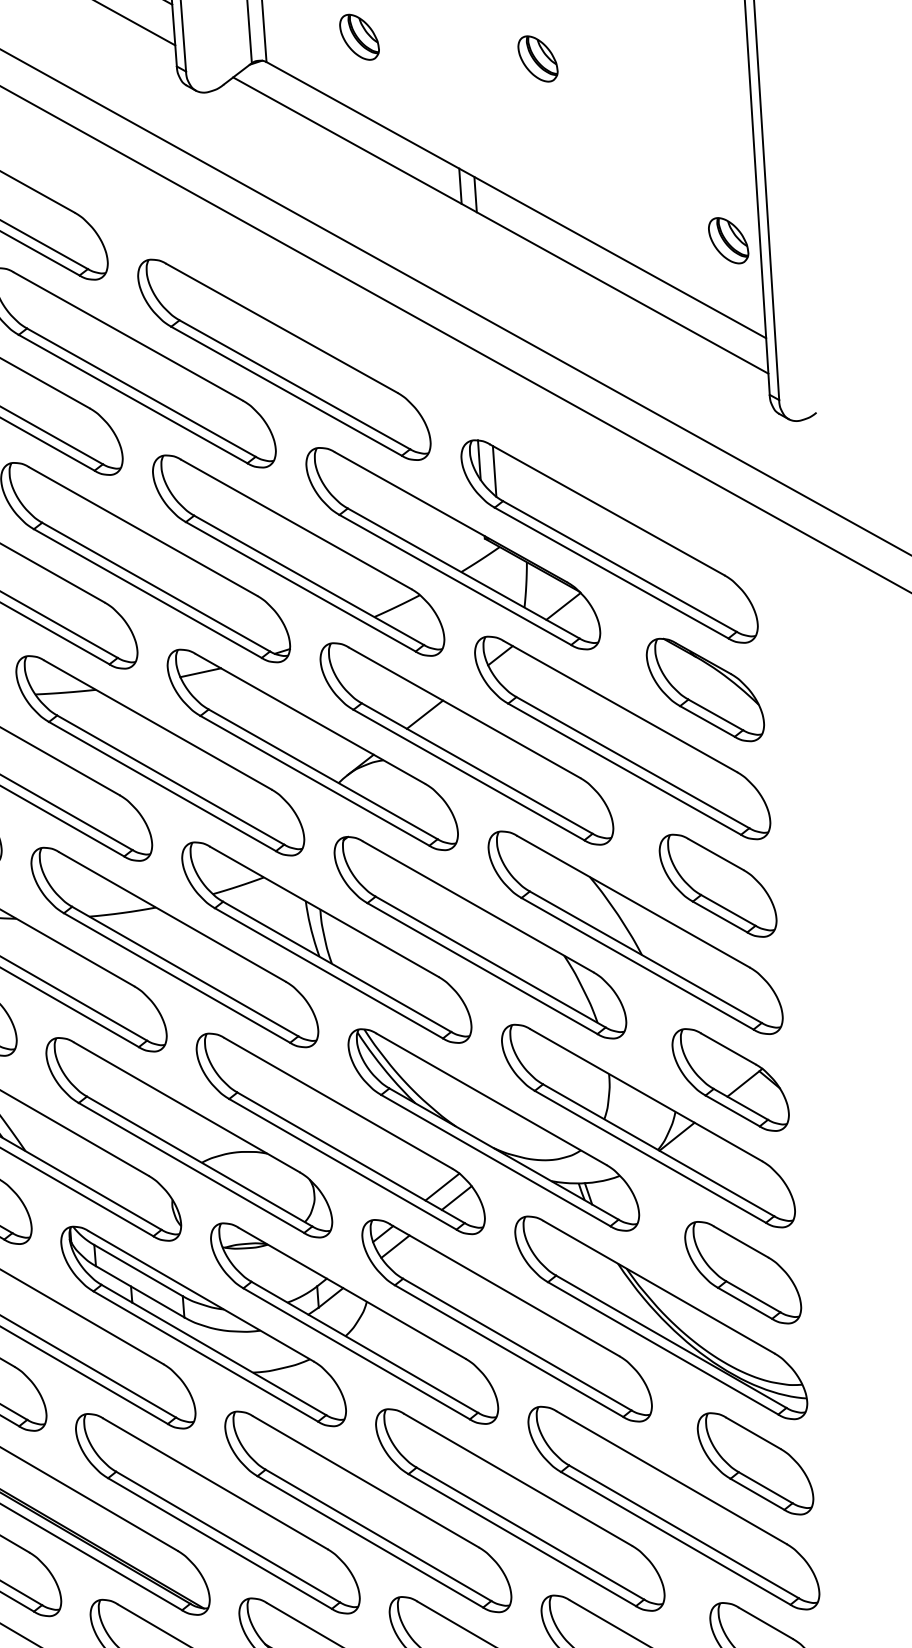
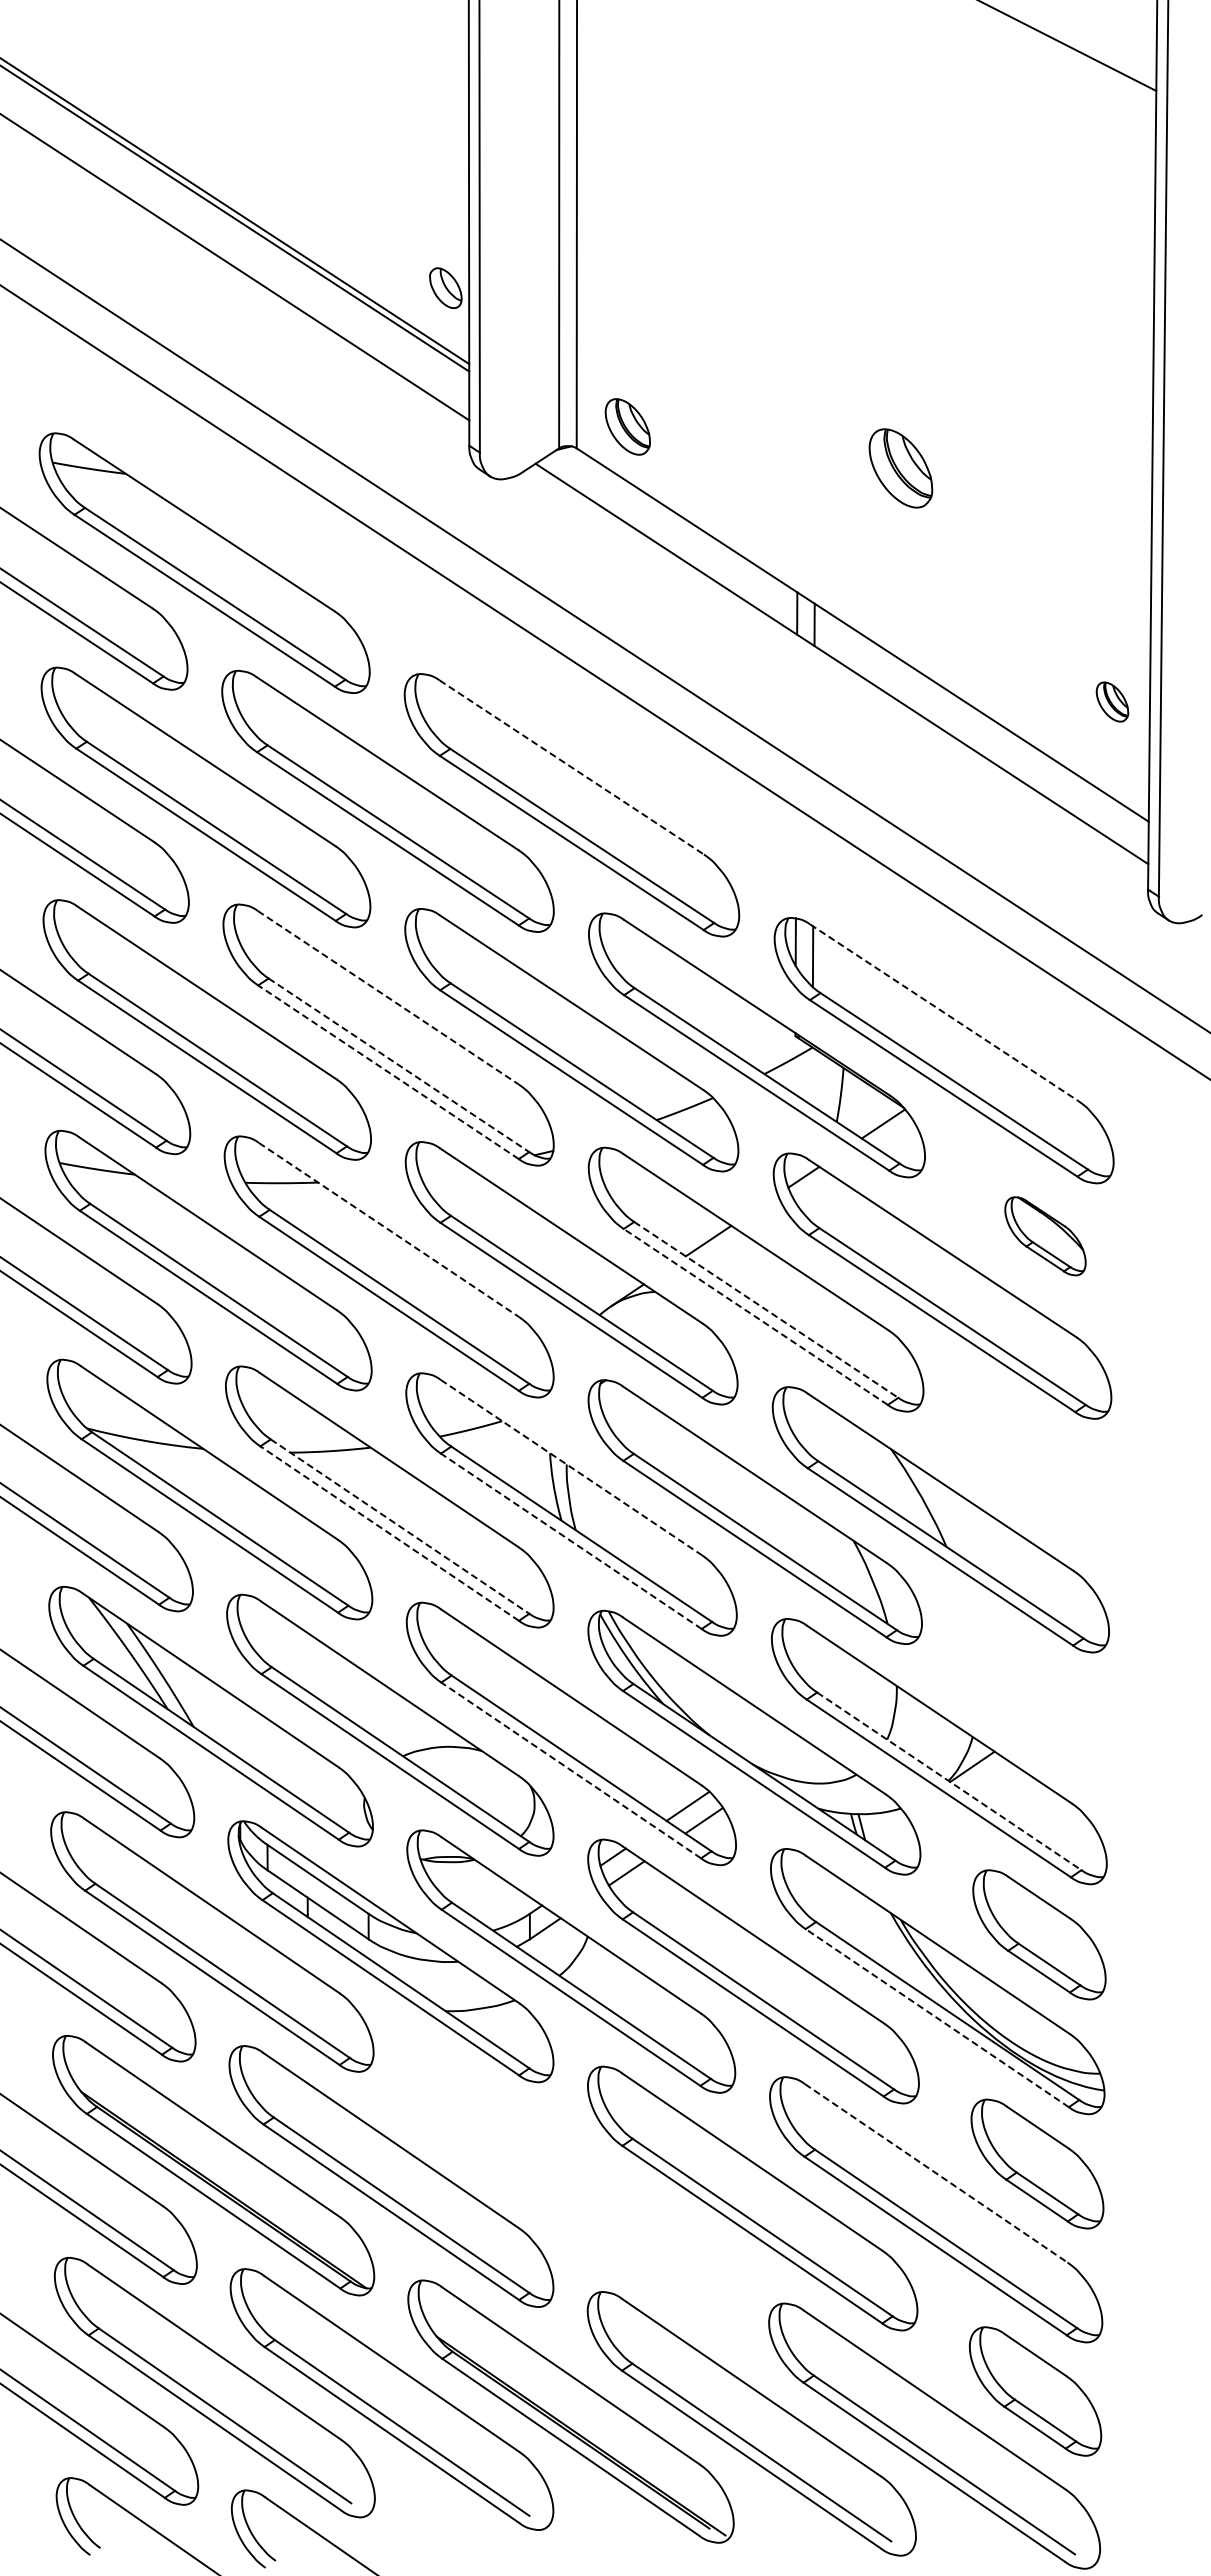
part: (359, 36) -> (627, 426), moved
part: (537, 59) -> (900, 468), size x1.4
part: (728, 240) -> (1112, 701), size x0.7
line: (282, 328) -> (572, 767), solid -> dashed
line: (607, 510) -> (944, 1013), solid -> dashed
line: (143, 531) -> (388, 997), solid -> dashed
line: (156, 587) -> (399, 1065), solid -> dashed
line: (147, 593) -> (388, 1072), solid -> dashed
line: (200, 672) -> (444, 1170), removed
part: (705, 690) -> (1045, 1236), size x0.6
line: (158, 725) -> (389, 1230), solid -> dashed
line: (477, 768) -> (766, 1309), solid -> dashed
line: (468, 774) -> (755, 1316), solid -> dashed
part: (718, 885) -> (1043, 1470), removed
line: (324, 911) -> (571, 1467), solid -> dashed
line: (185, 971) -> (400, 1526), solid -> dashed
line: (328, 973) -> (570, 1541), solid -> dashed
line: (176, 977) -> (389, 1533), solid -> dashed
part: (730, 1079) -> (1041, 1703), removed
line: (658, 1150) -> (949, 1781), solid -> dashed
line: (343, 1164) -> (571, 1770), solid -> dashed
line: (663, 1348) -> (937, 2018), solid -> dashed
line: (671, 1477) -> (936, 2173), solid -> dashed
part: (367, 1511) -> (570, 2187), removed

